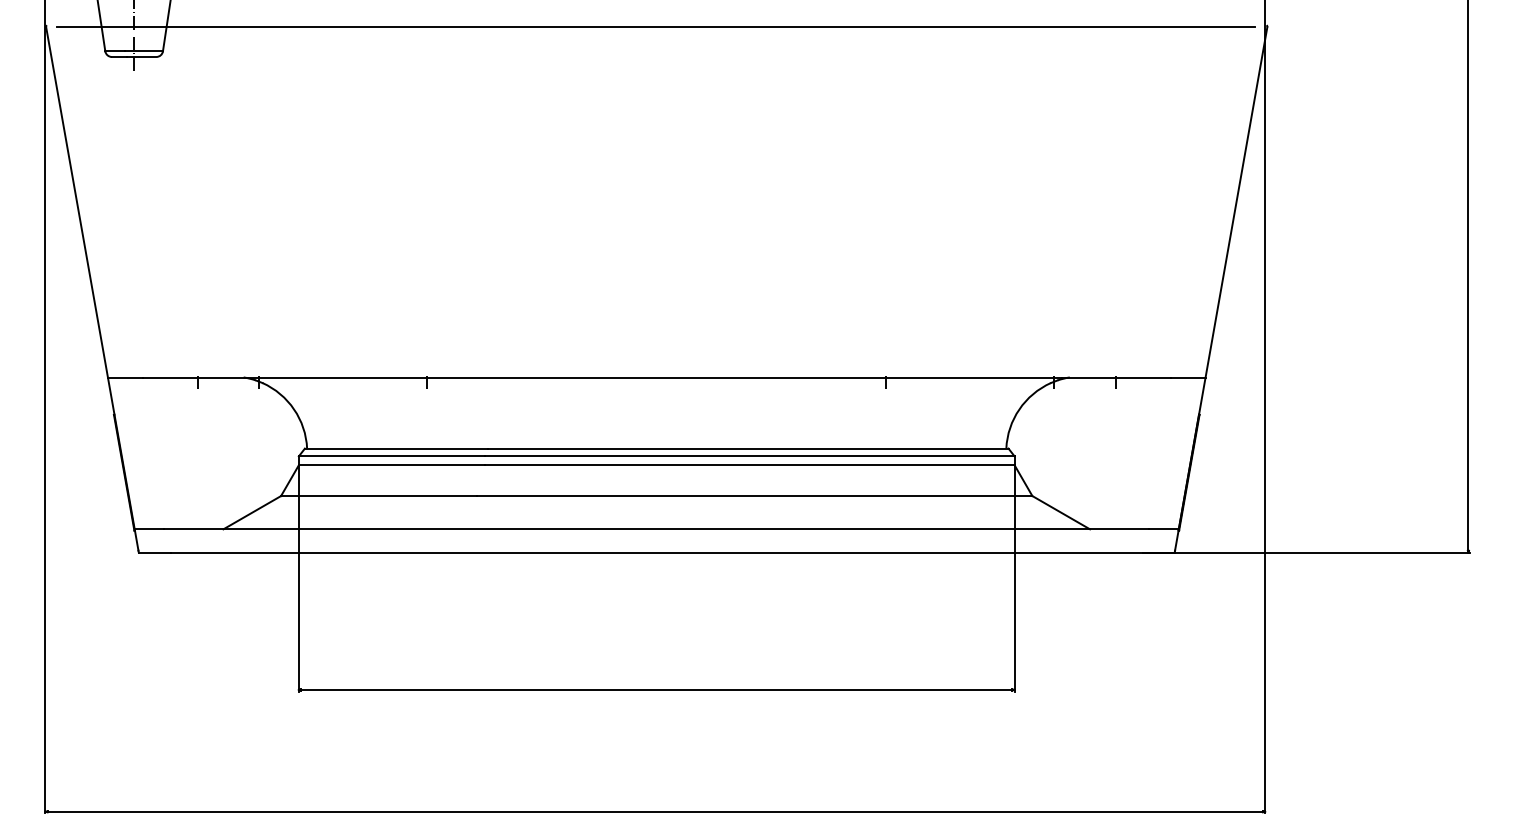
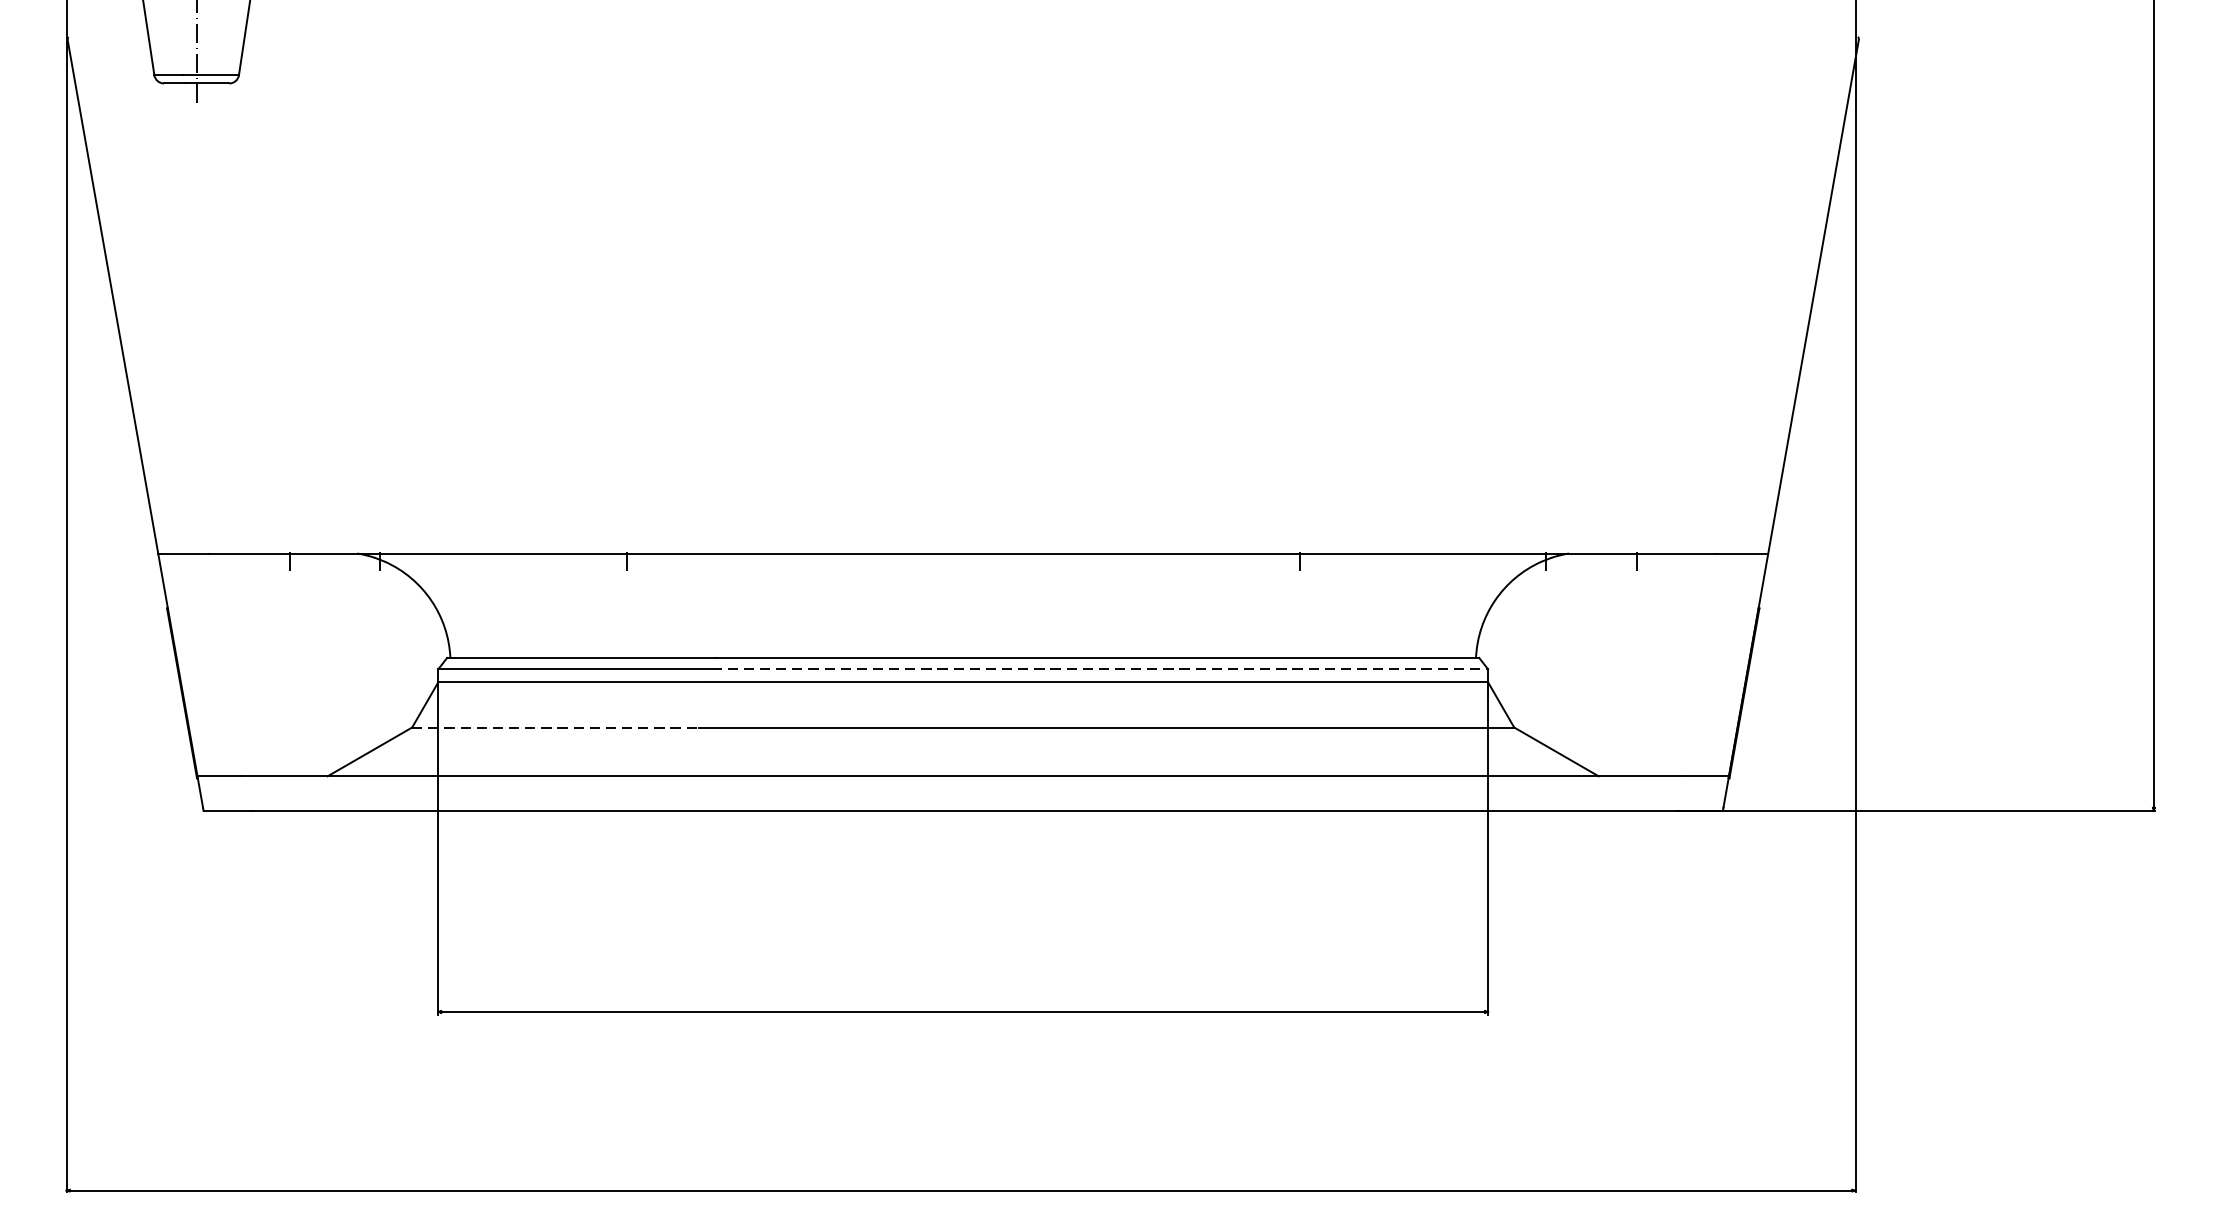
line: (656, 26) -> (962, 38), removed
line: (749, 456) -> (1099, 669), solid -> dashed
line: (378, 496) -> (555, 728), solid -> dashed

